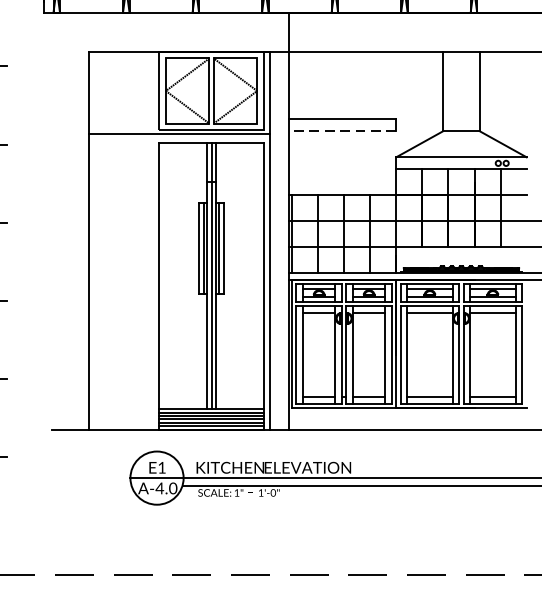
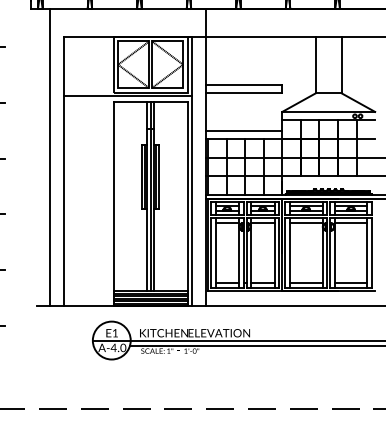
line: (341, 131) -> (243, 93), dashed -> solid
line: (343, 183) -> (244, 130), added
line: (69, 221) -> (49, 157), added

